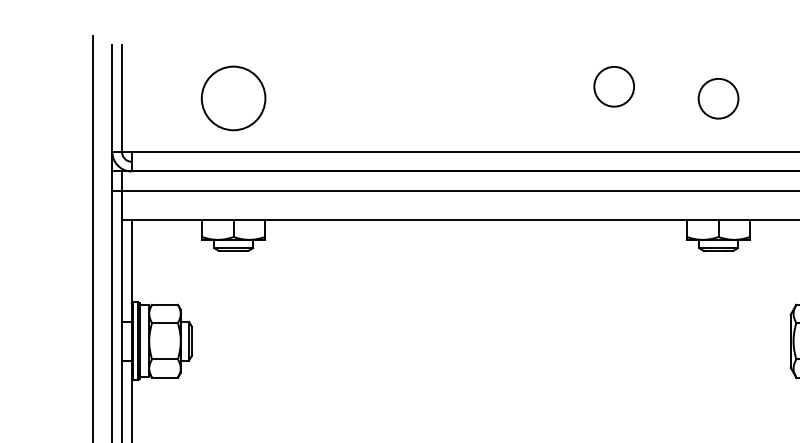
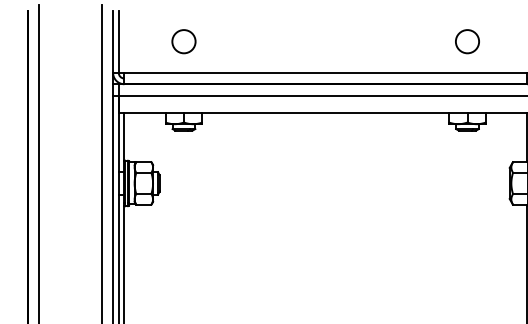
circle: (614, 86) -> (406, 34), removed
circle: (232, 98) -> (183, 41), size x0.62

